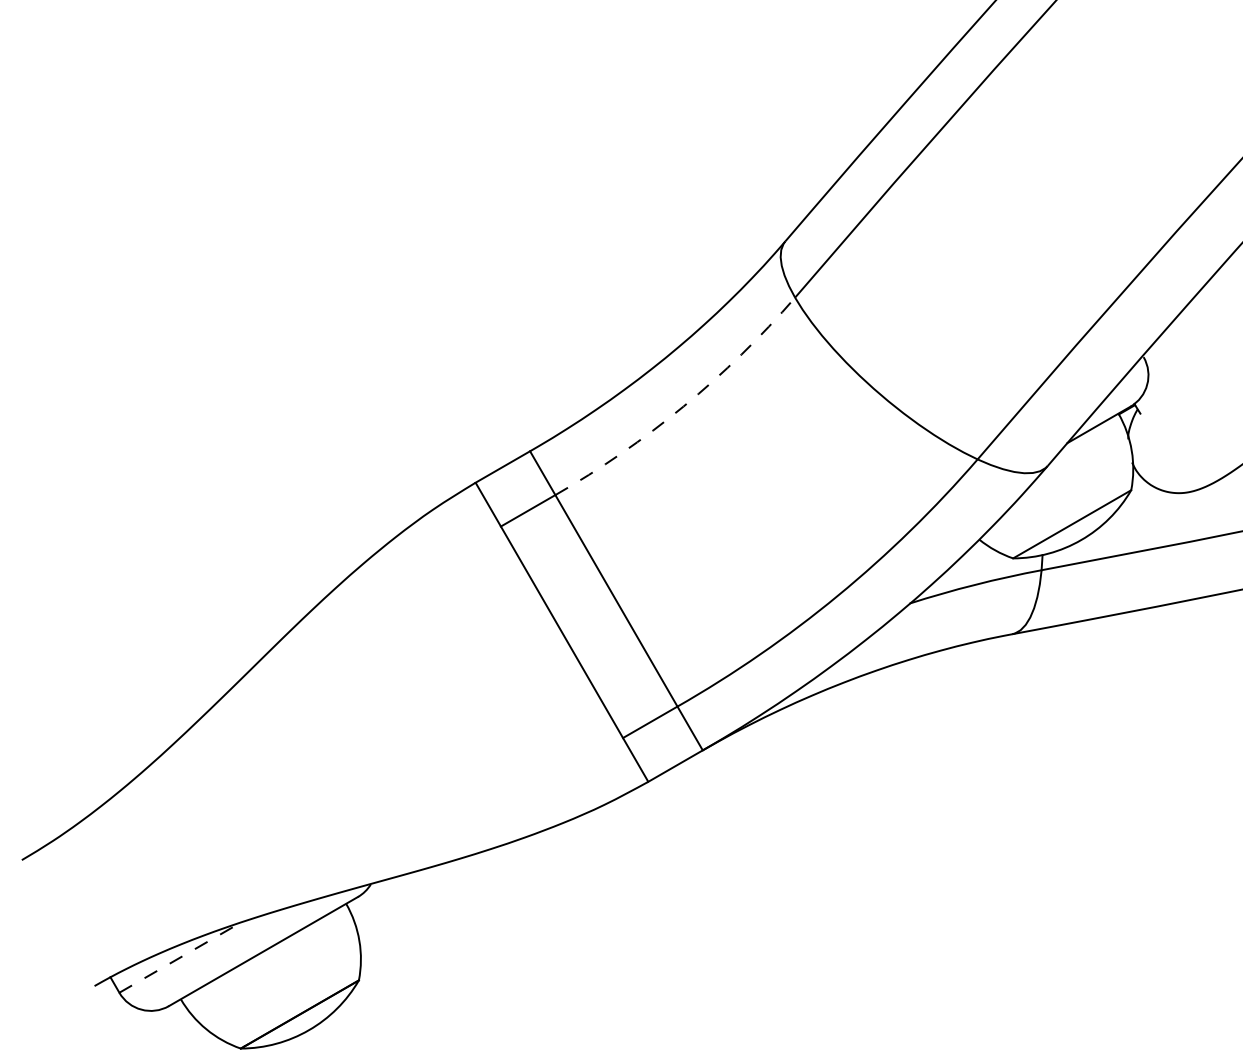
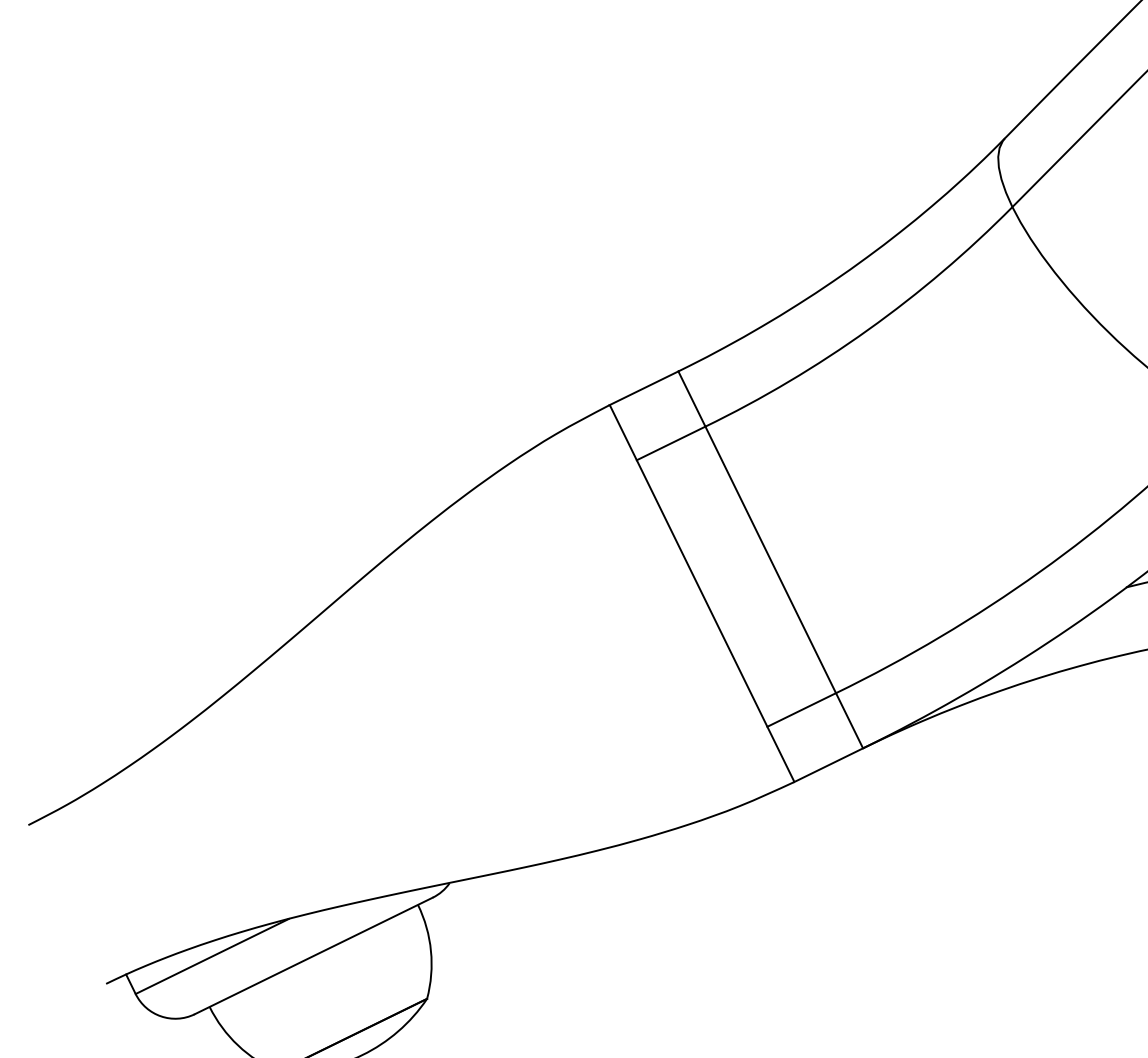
arc: (683, 406) -> (868, 329), dashed -> solid
line: (180, 957) -> (212, 956), dashed -> solid

